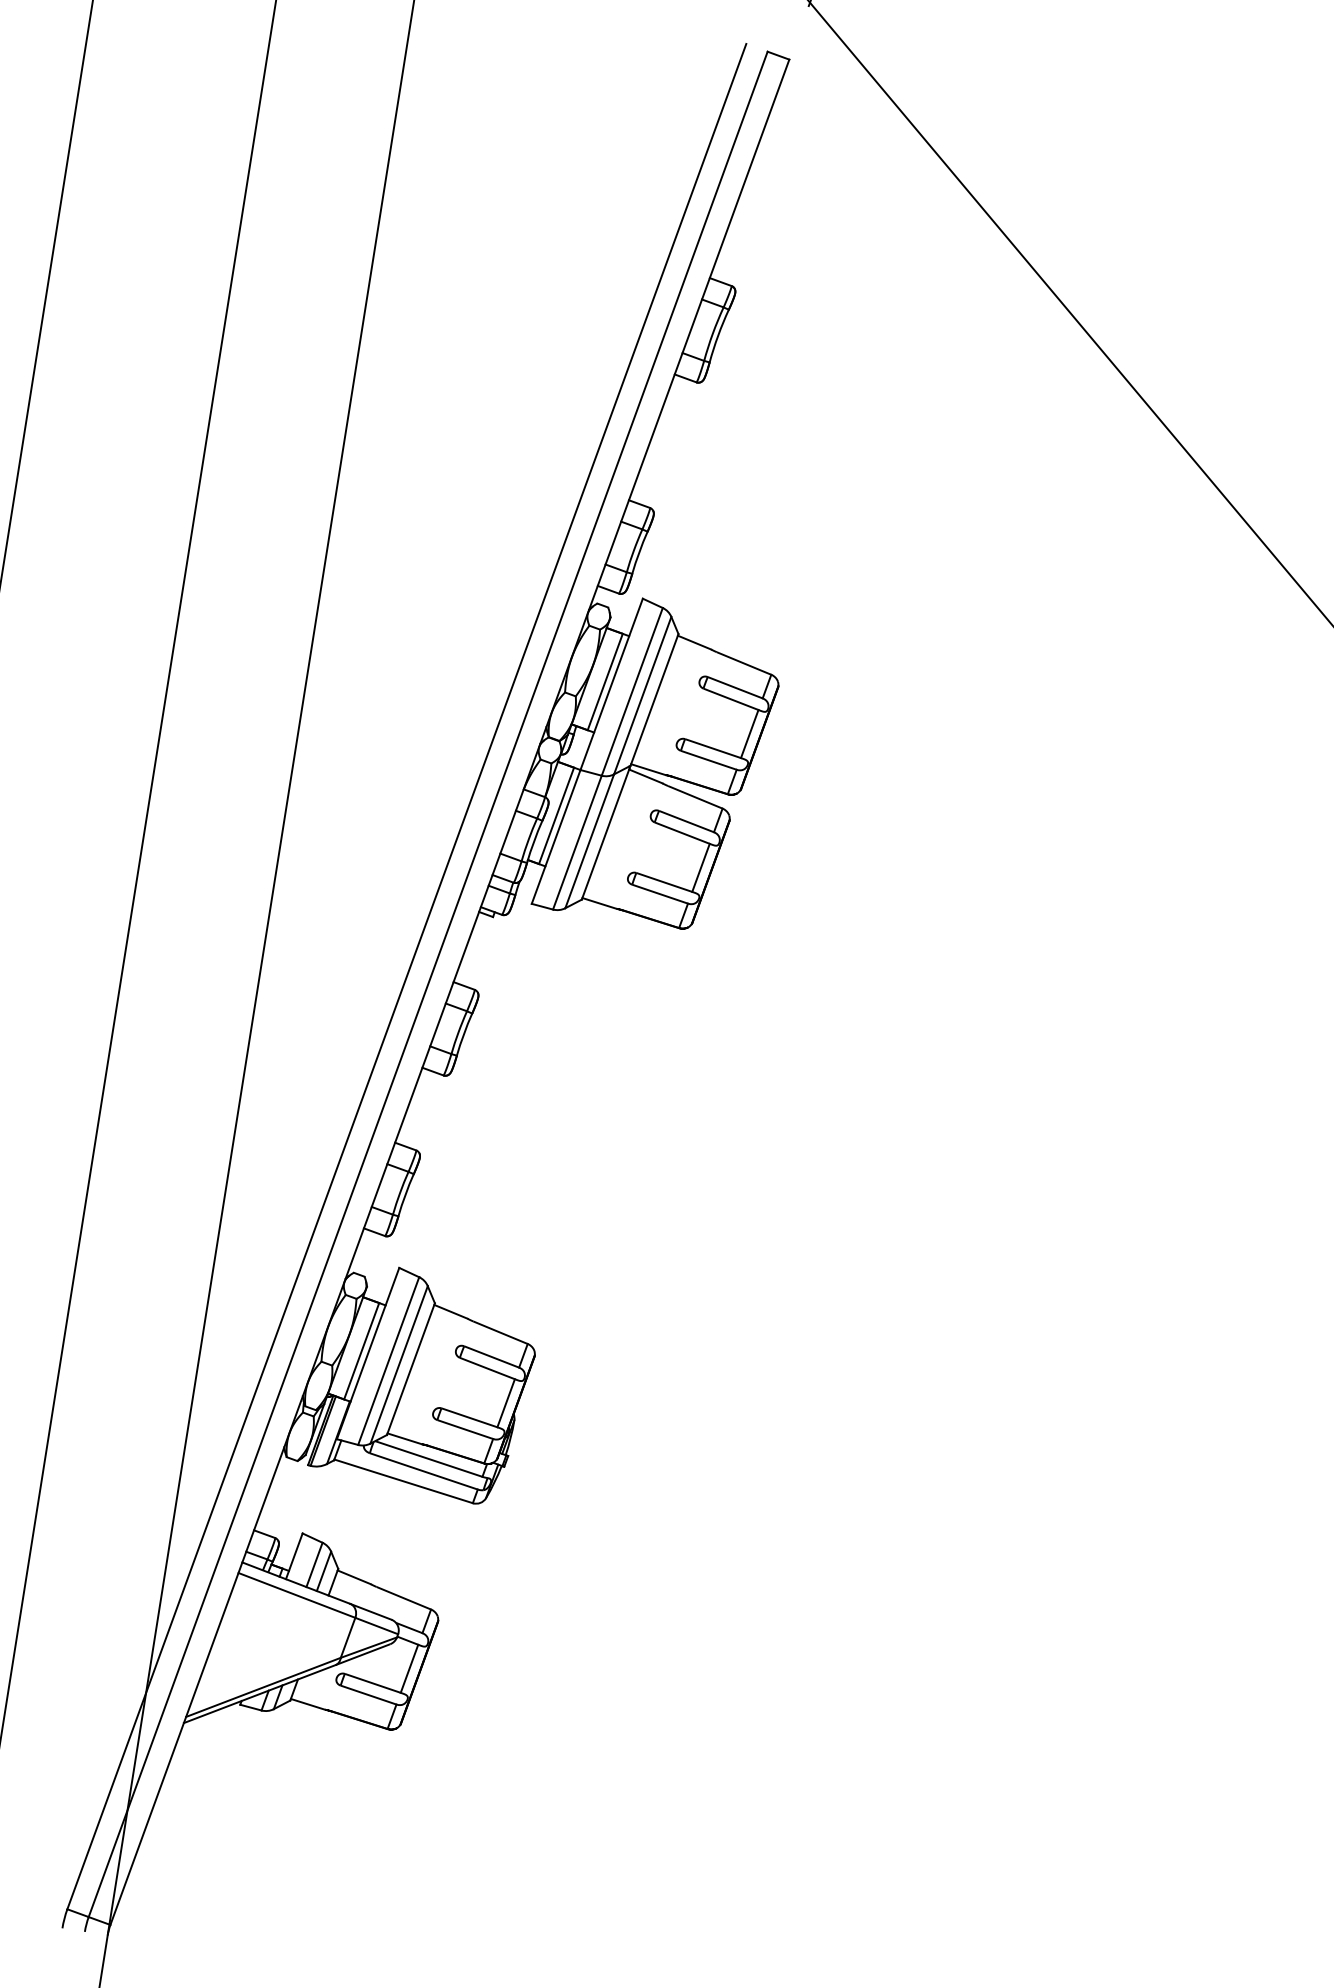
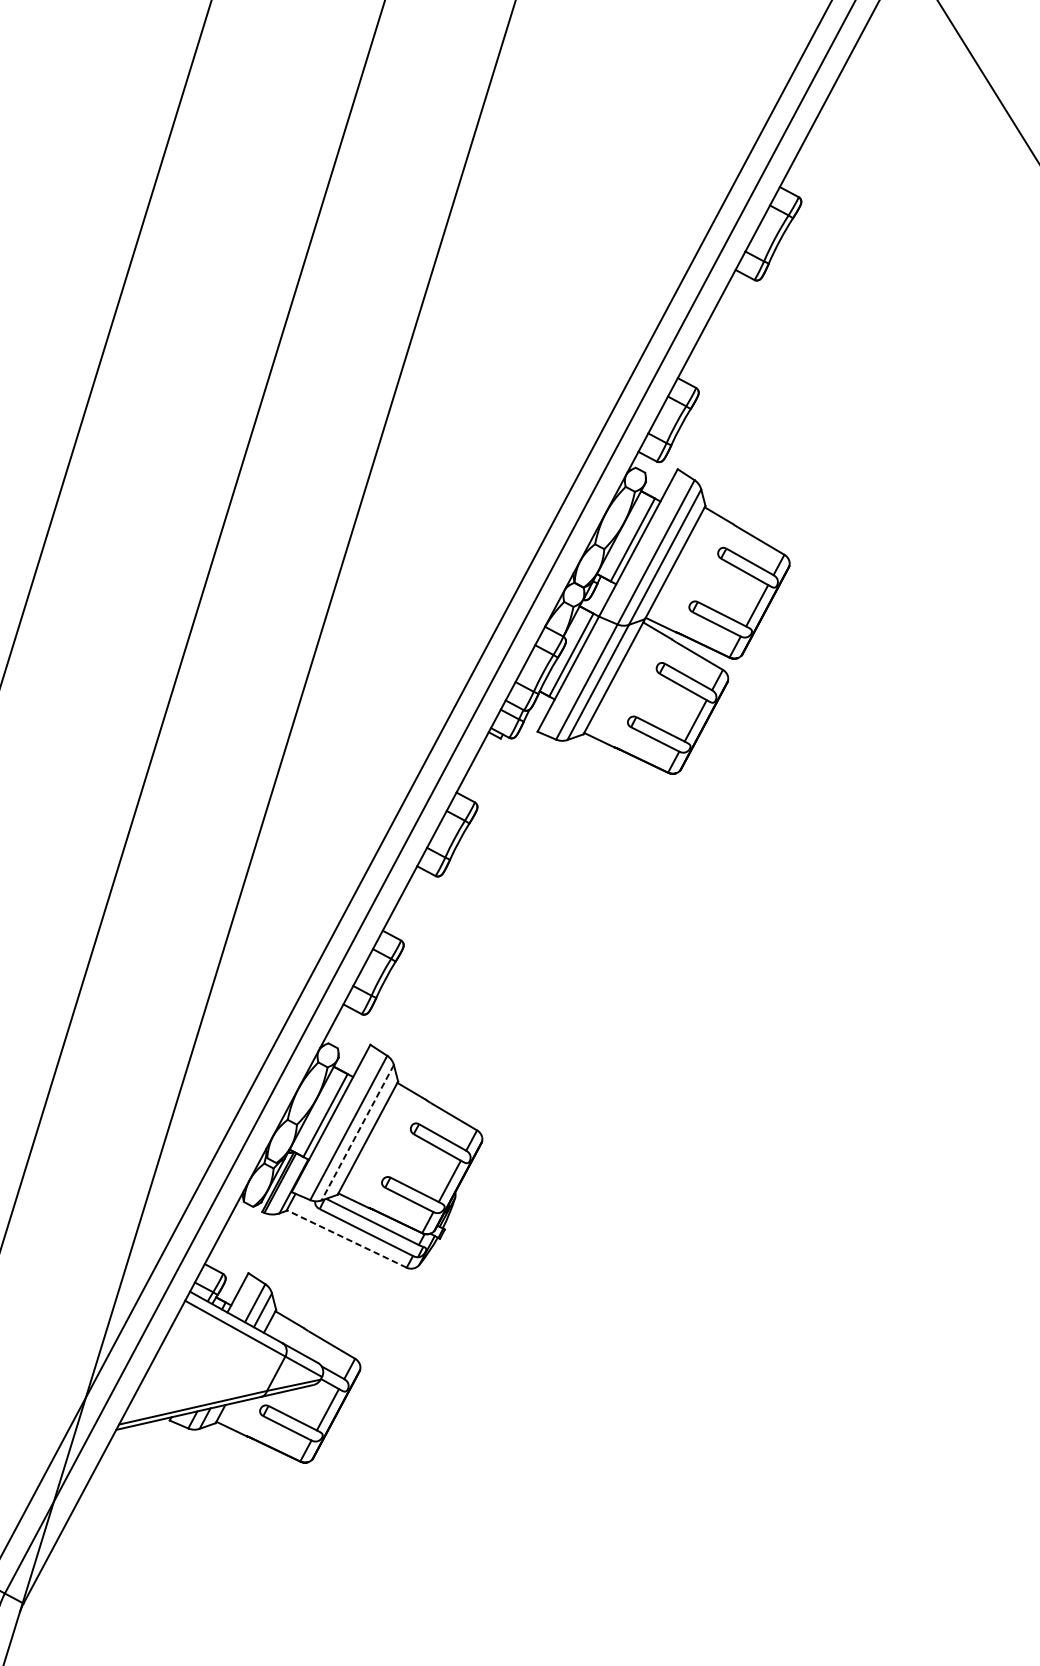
line: (399, 1364) -> (358, 1132), solid -> dashed
line: (403, 1481) -> (346, 1239), solid -> dashed

